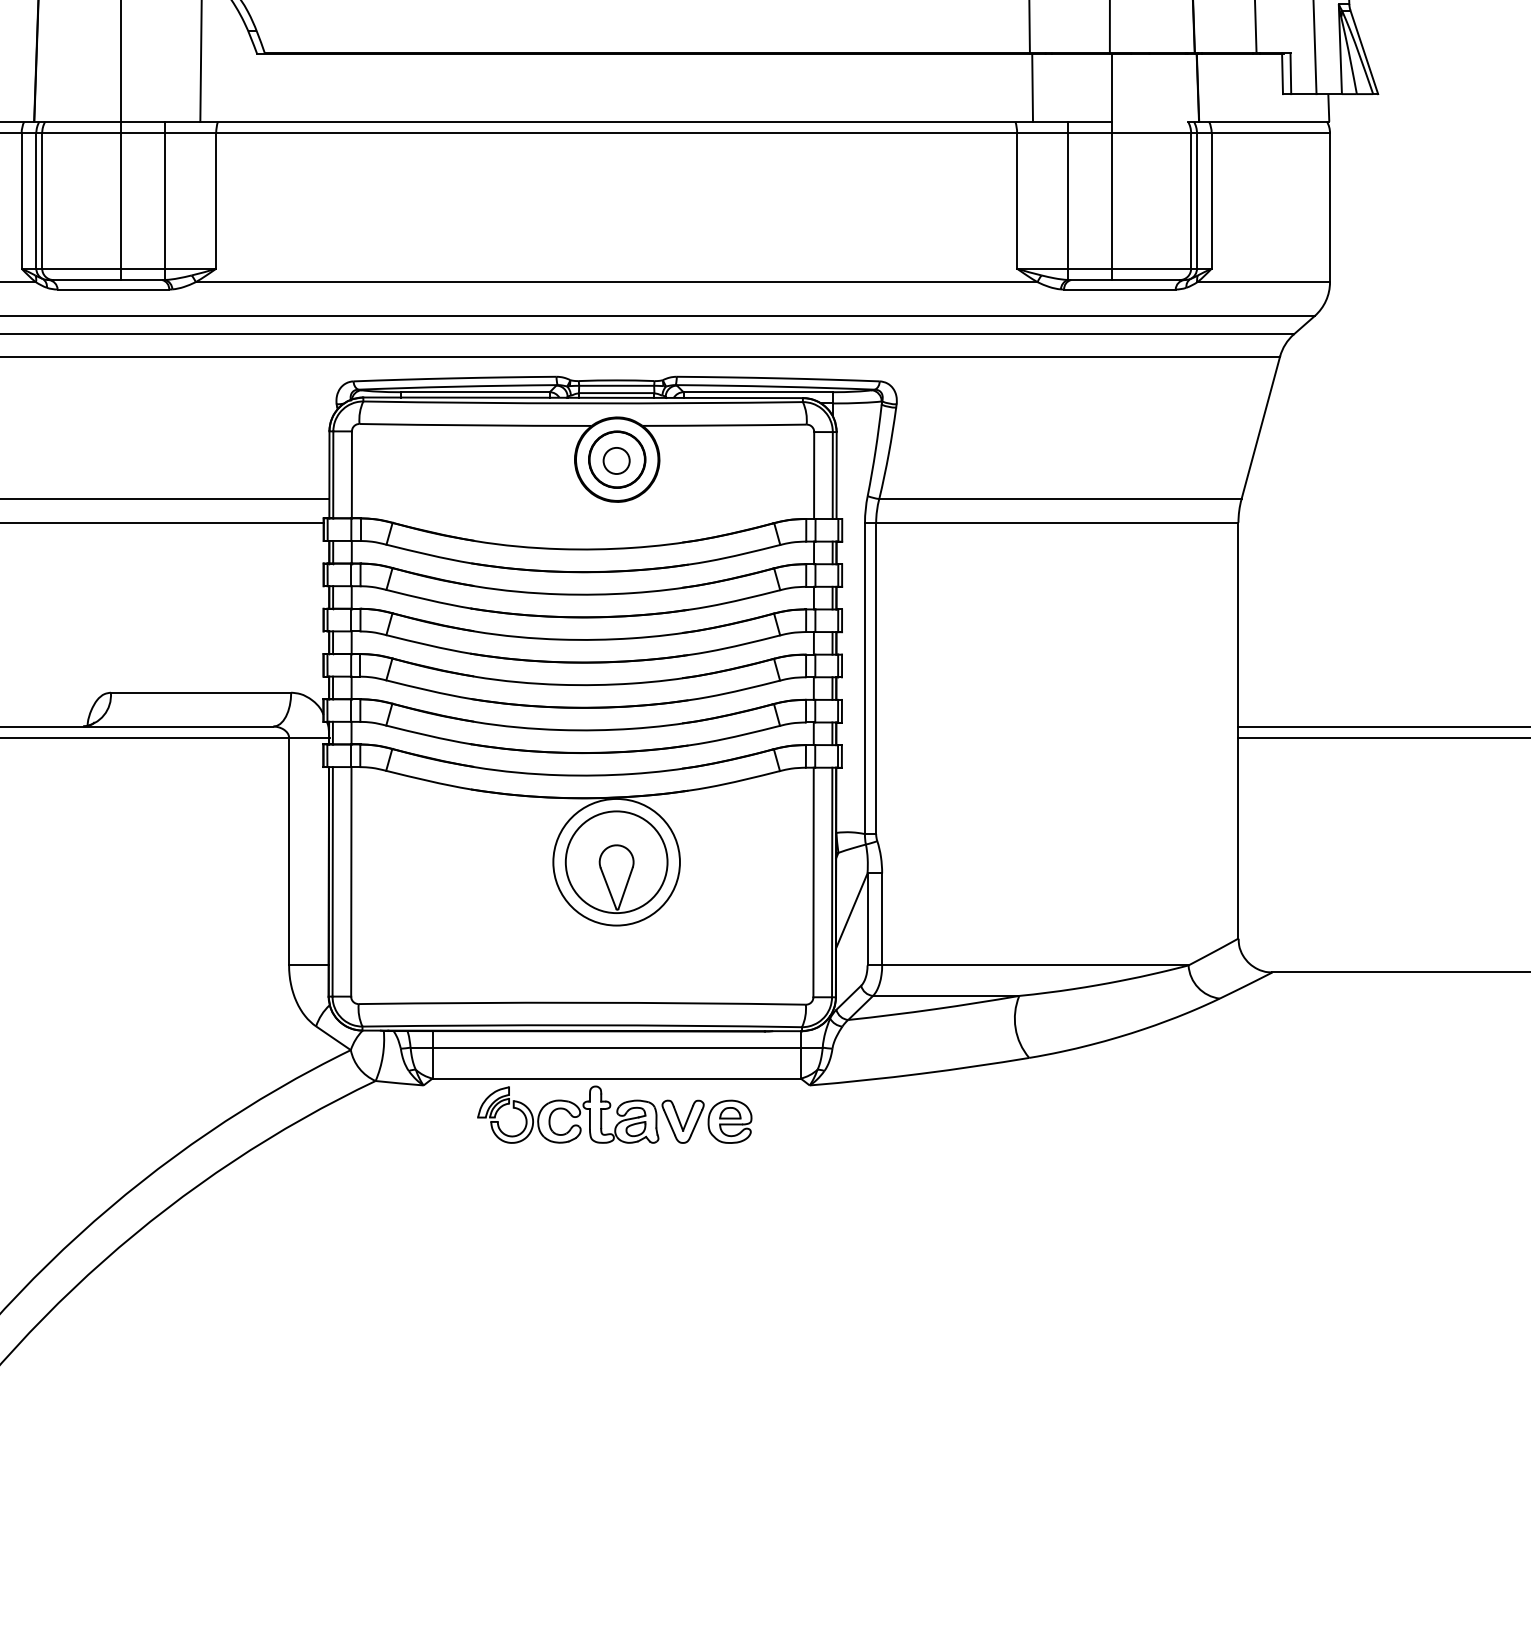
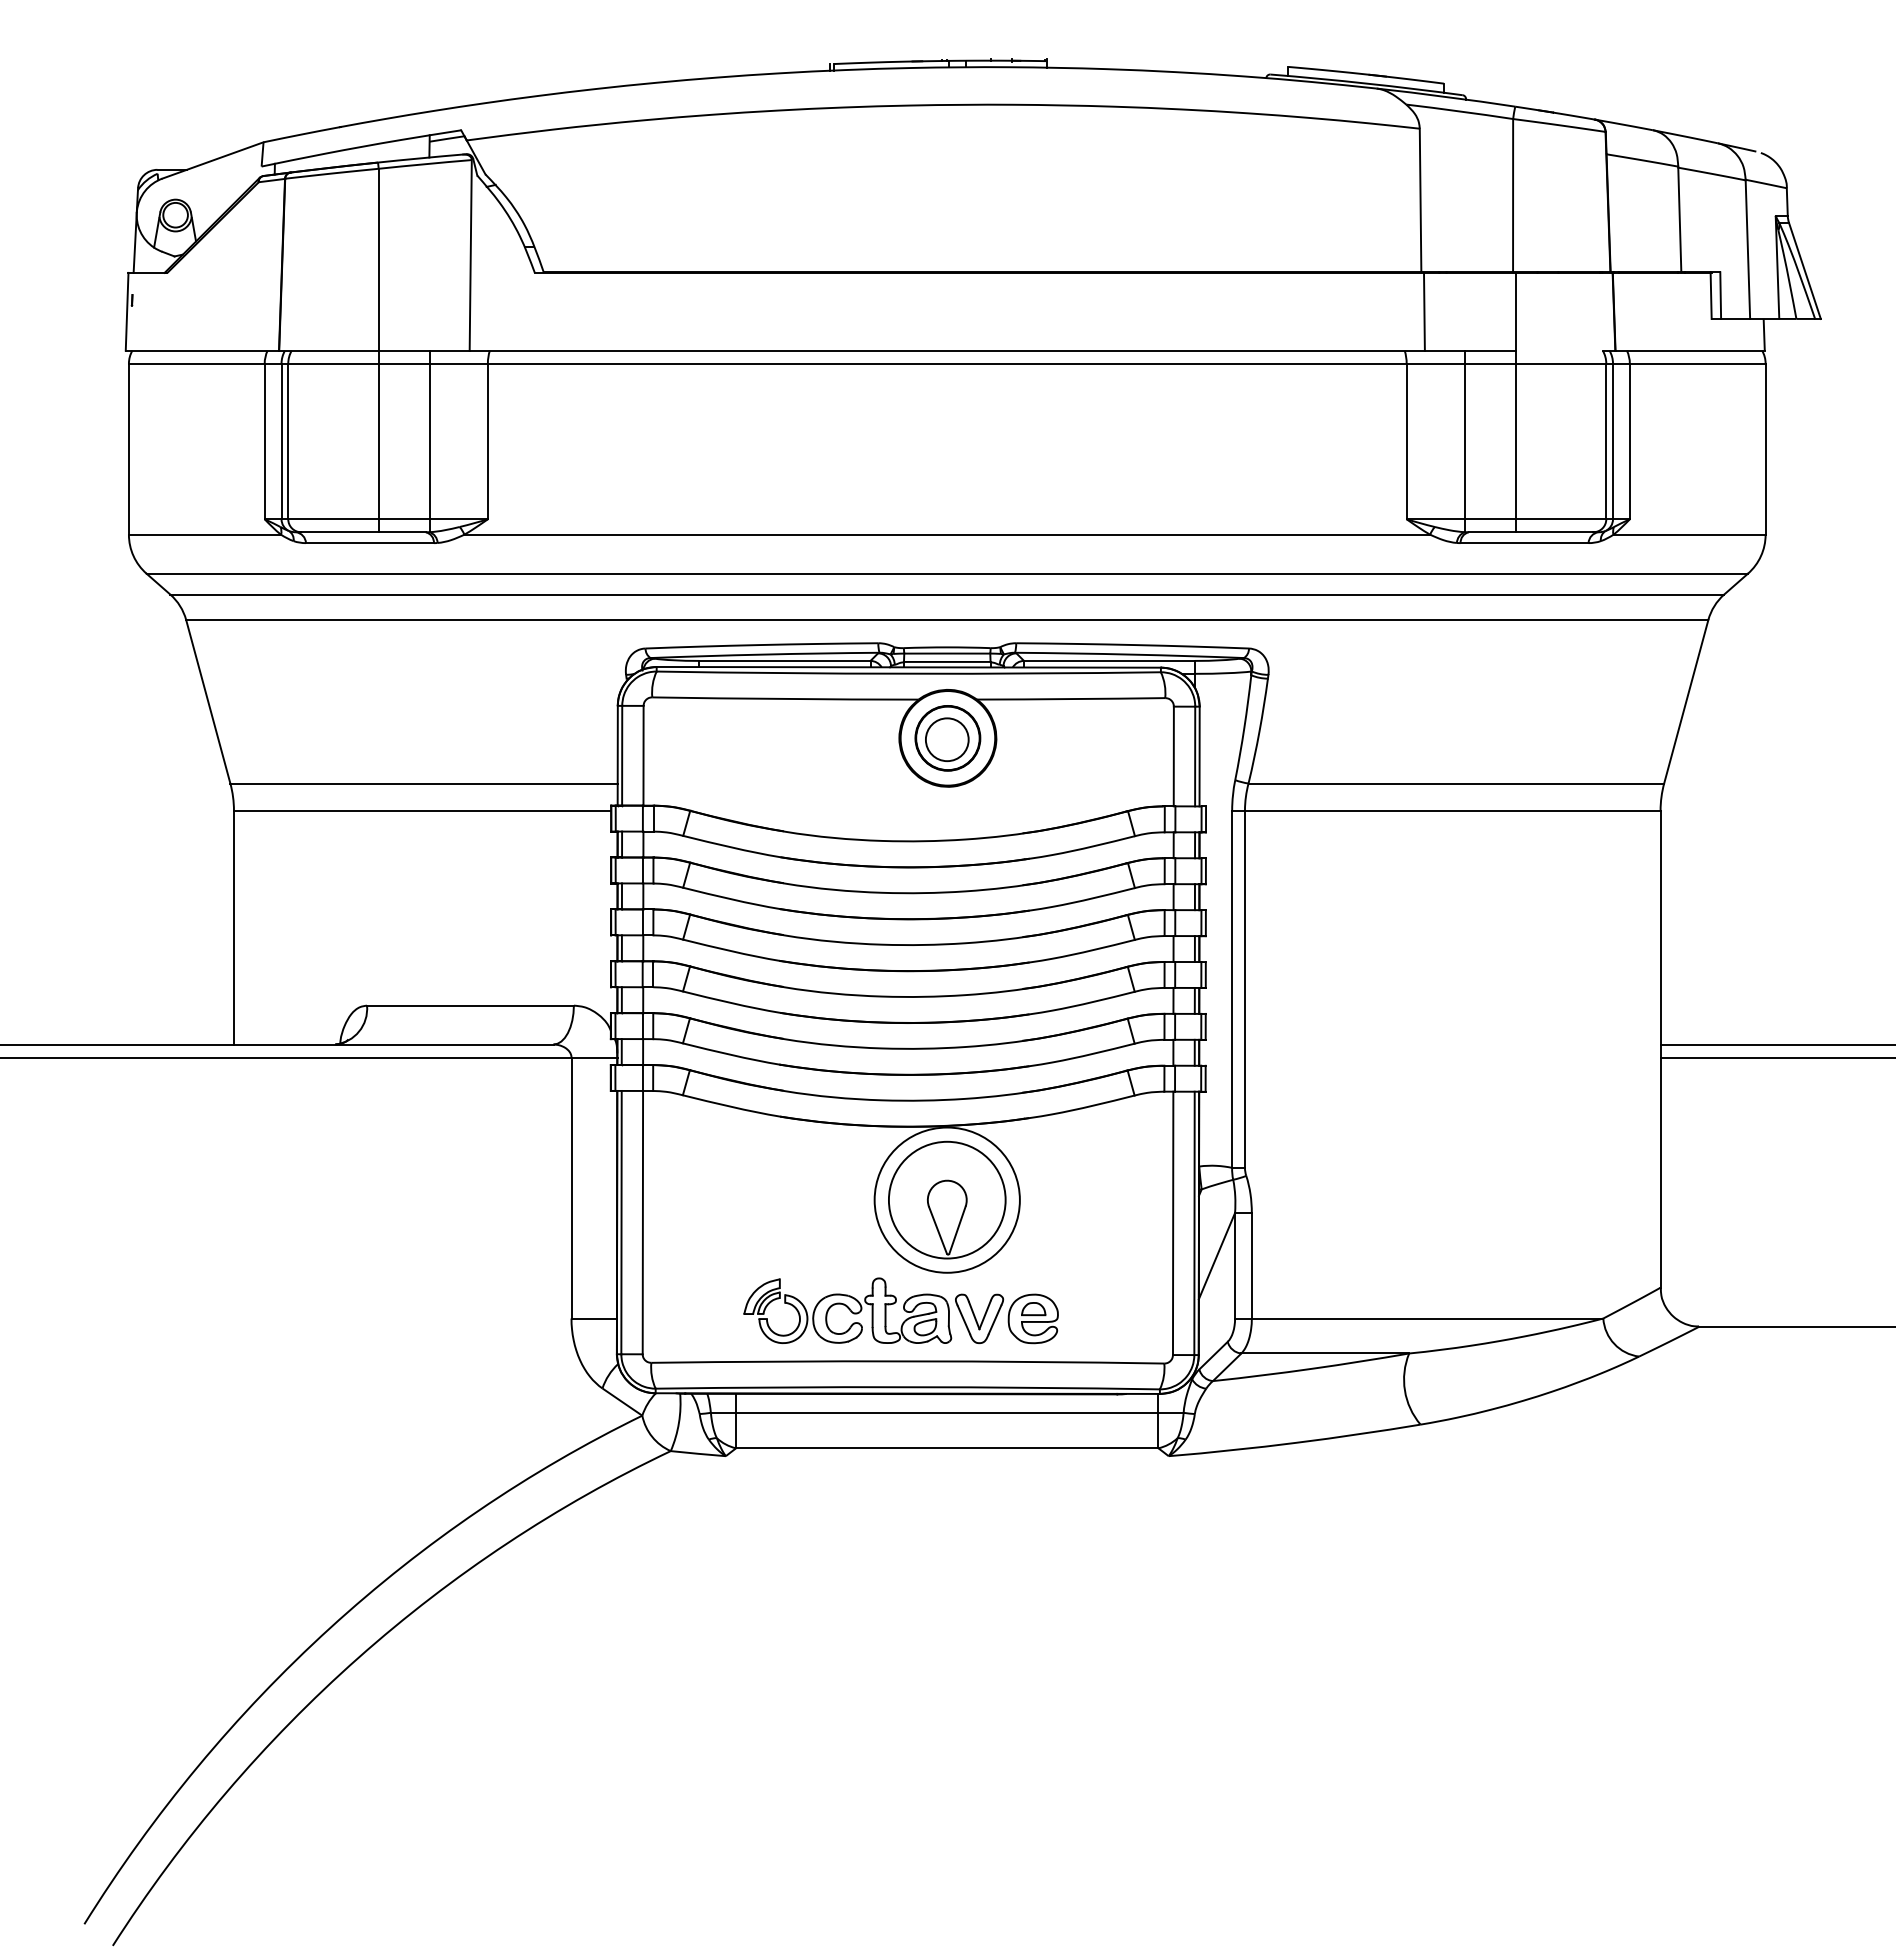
circle: (615, 460) -> (946, 739), size x1.43
part: (614, 1114) -> (900, 1310), moved

